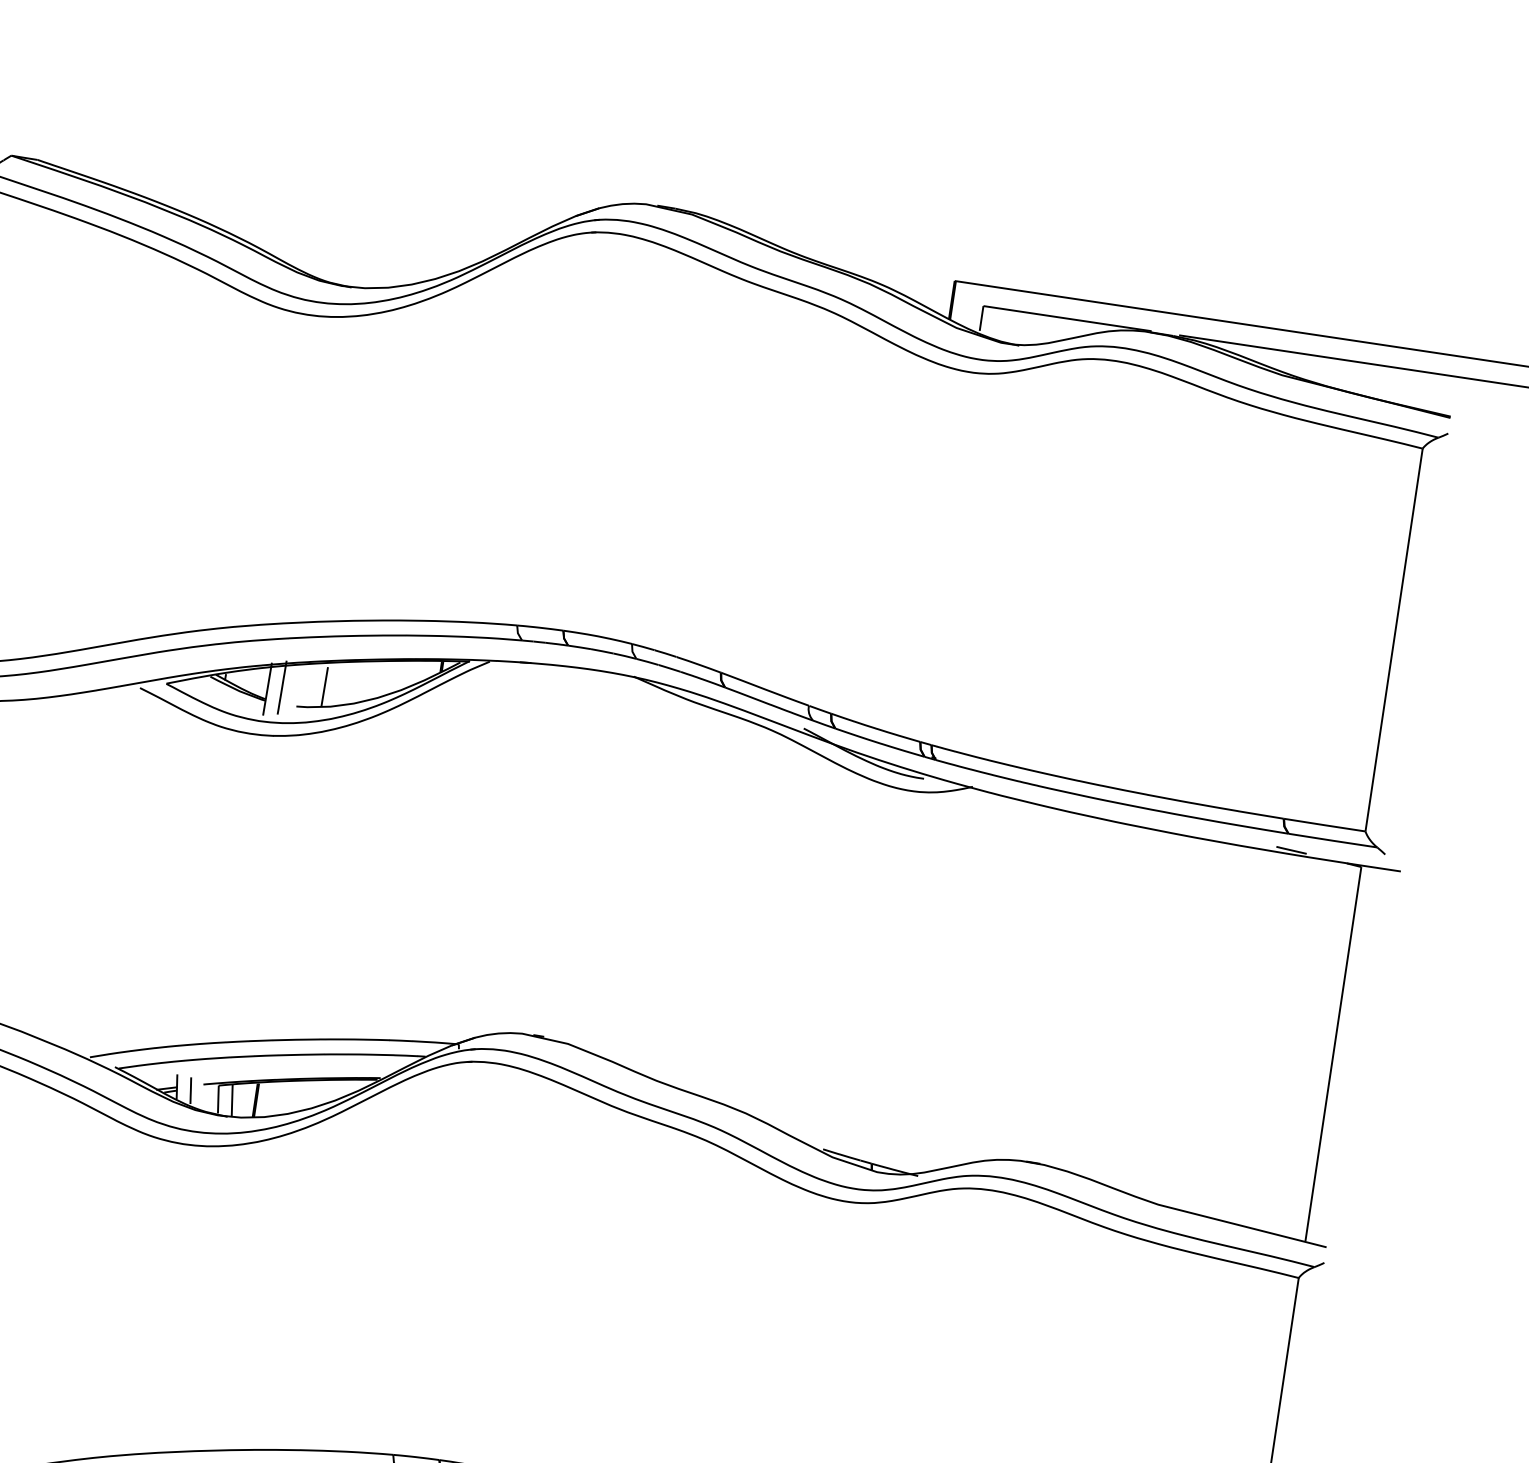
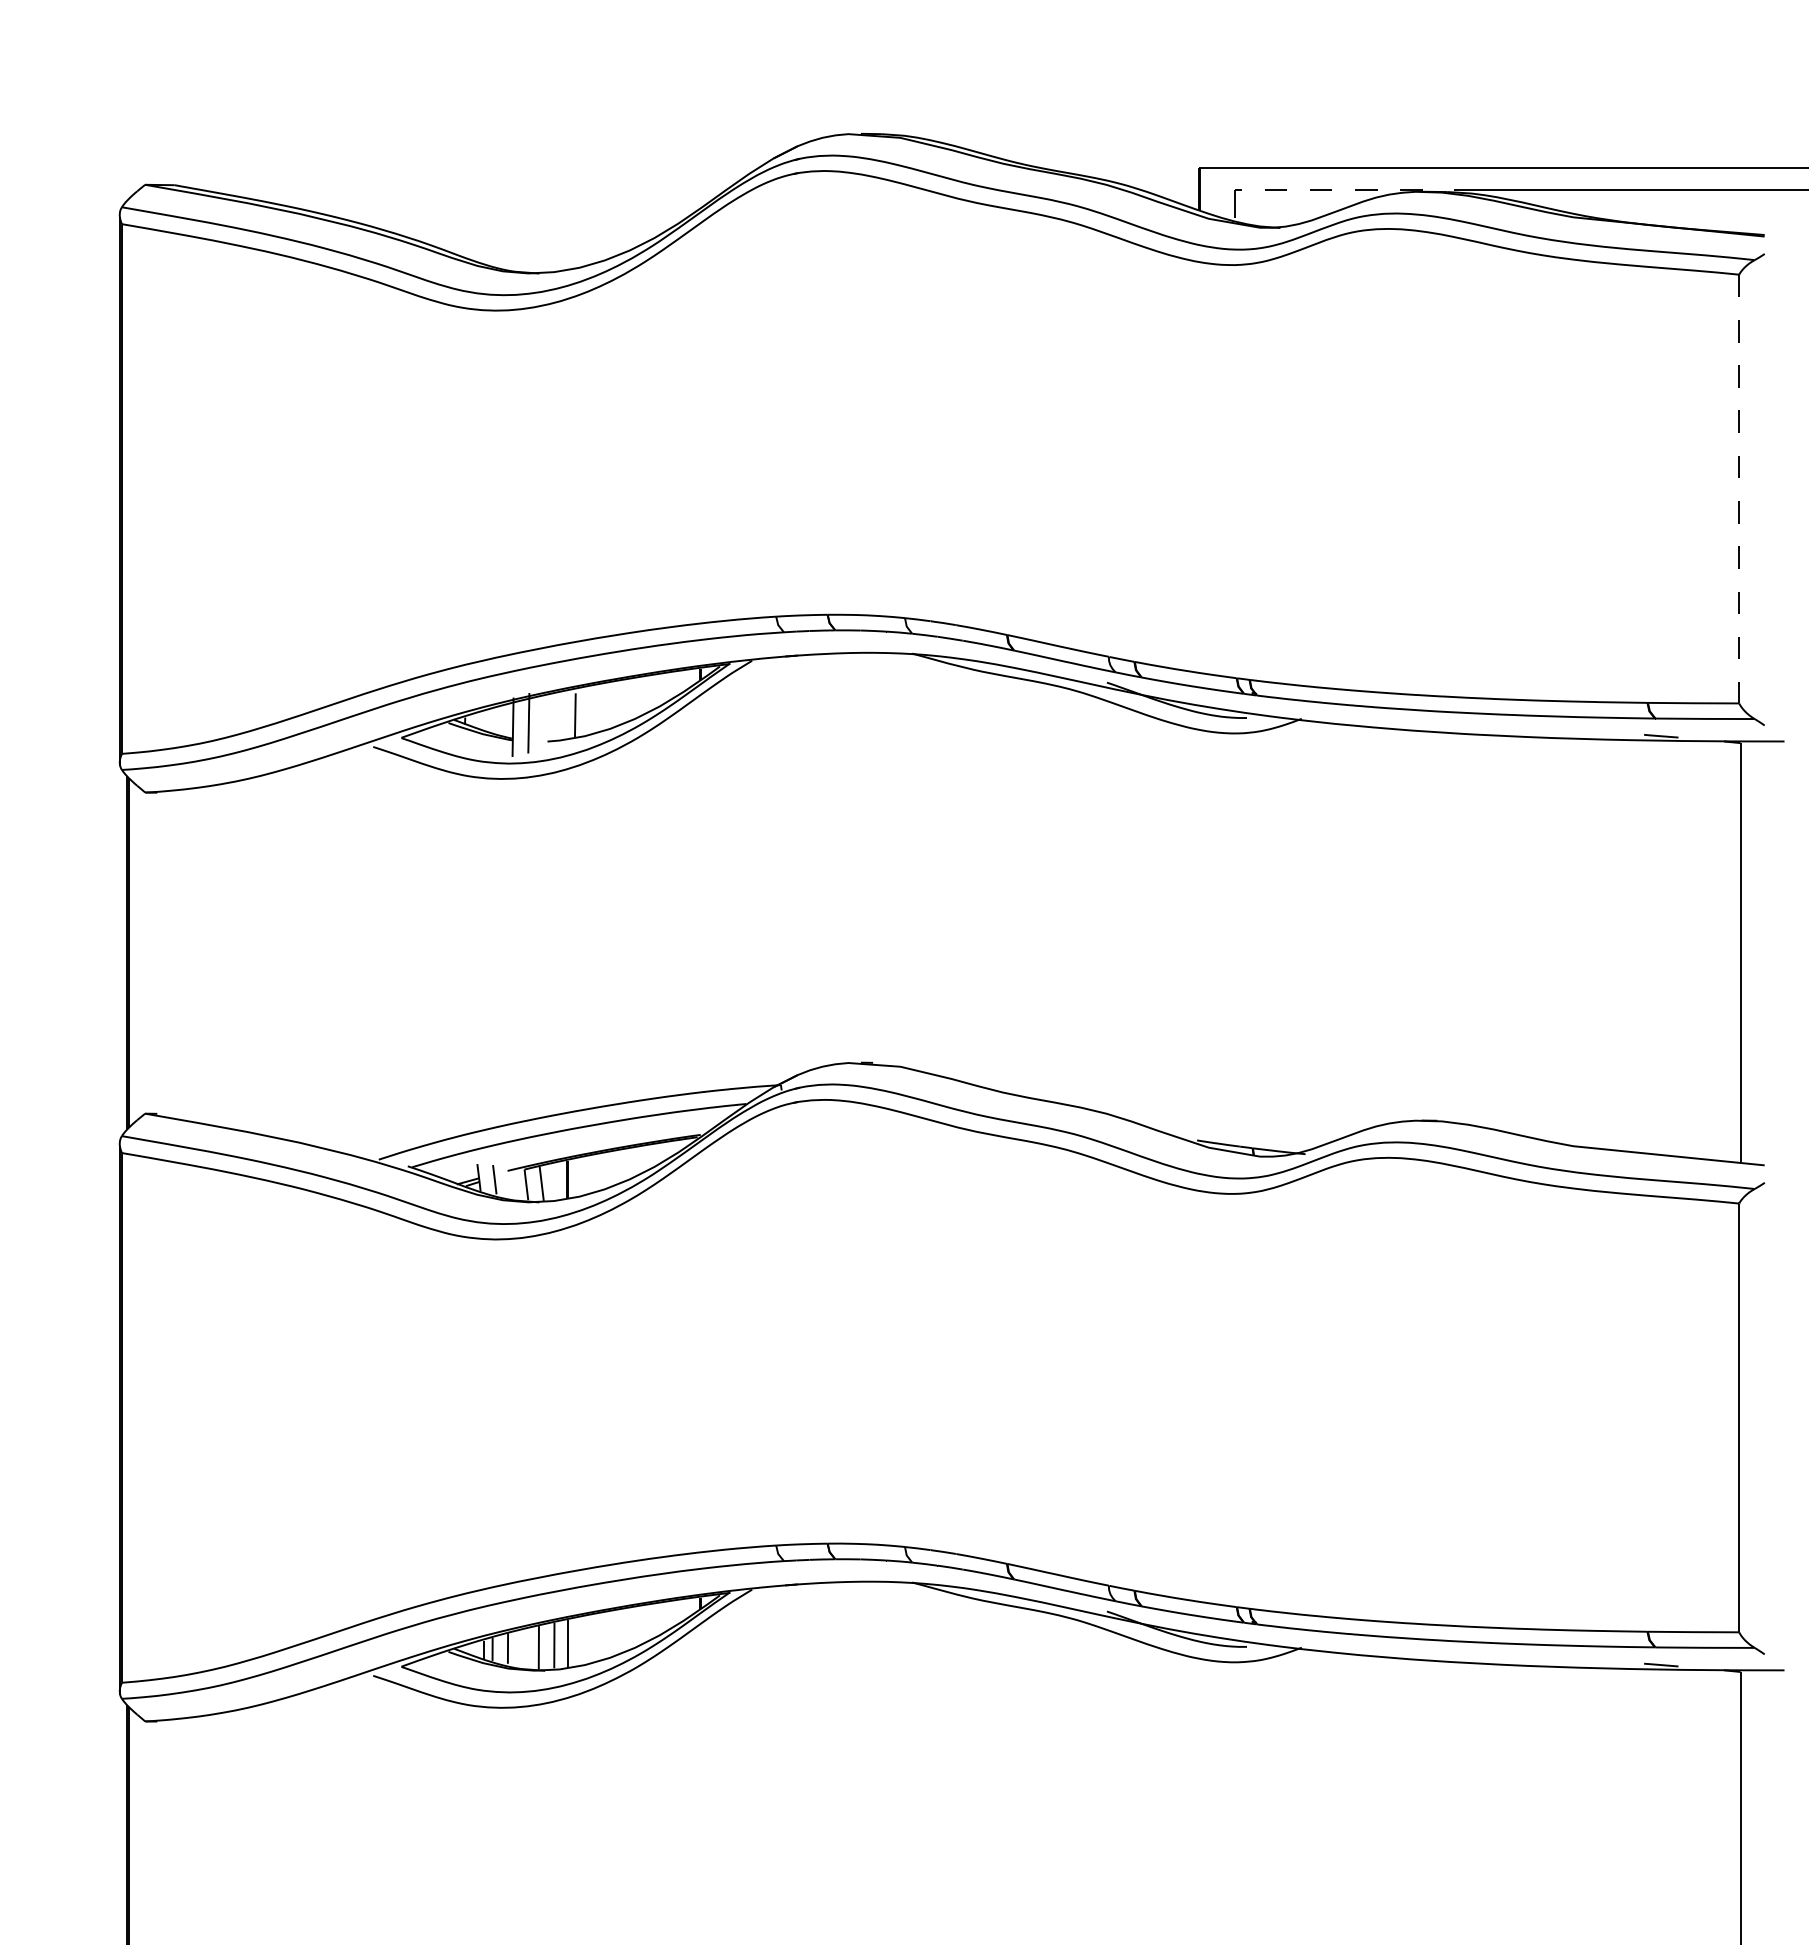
line: (1067, 318) -> (1328, 190), solid -> dashed
line: (1394, 640) -> (1739, 489), solid -> dashed

